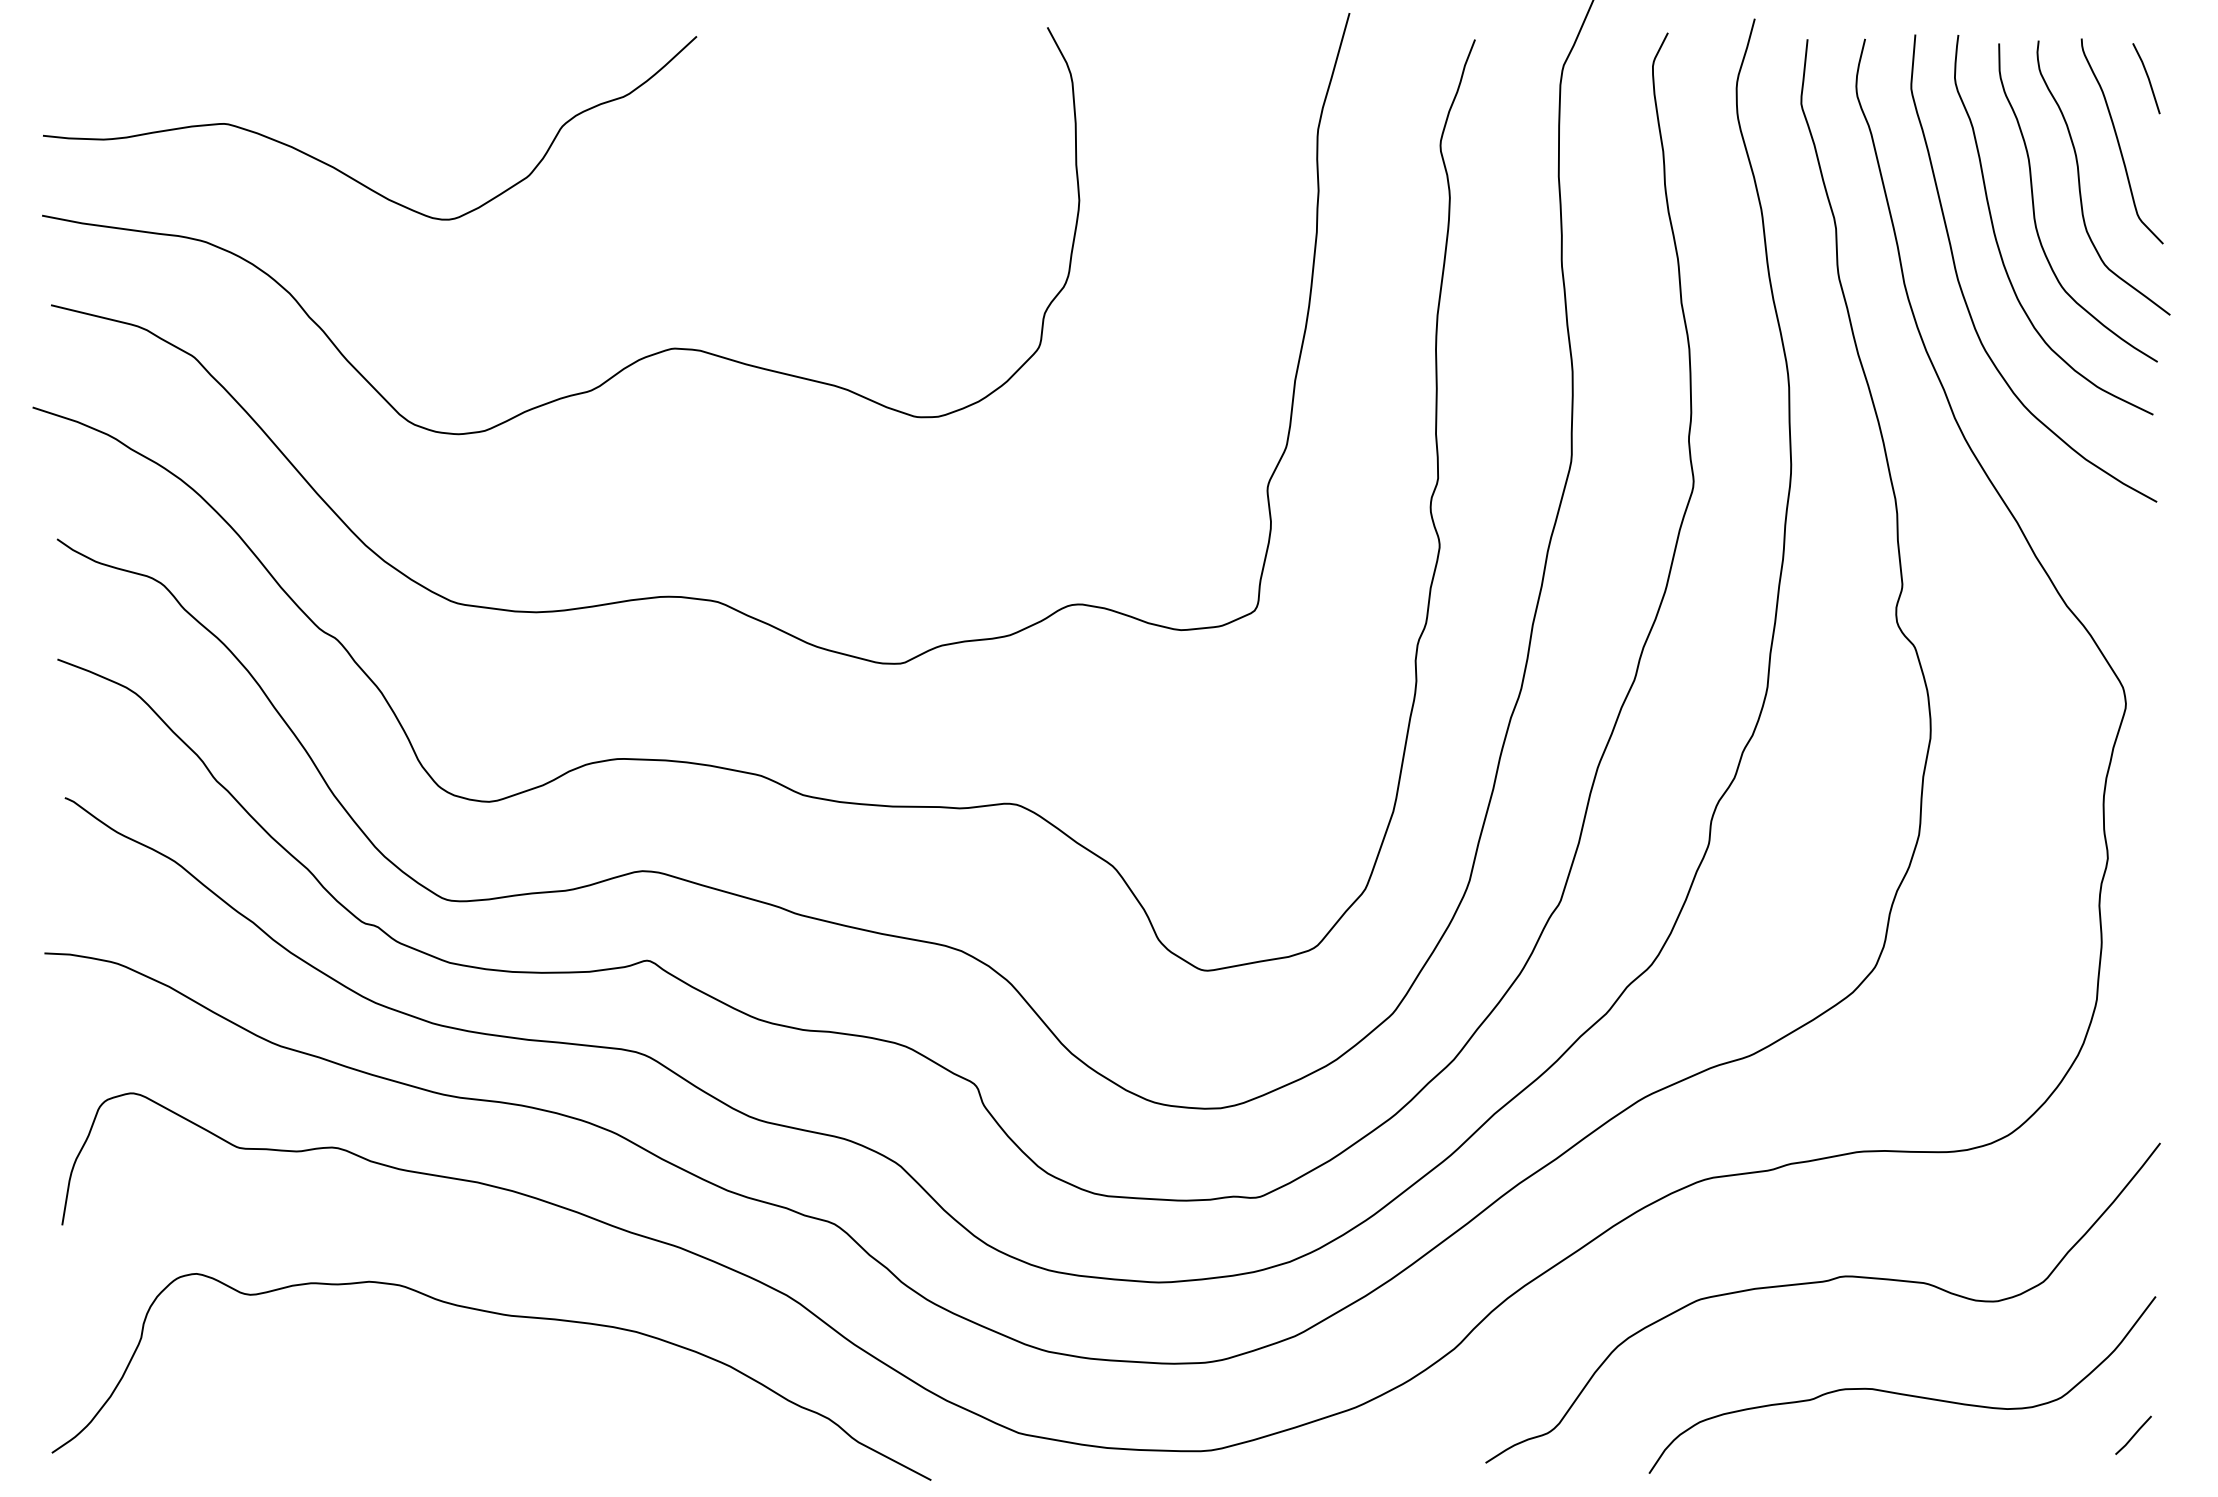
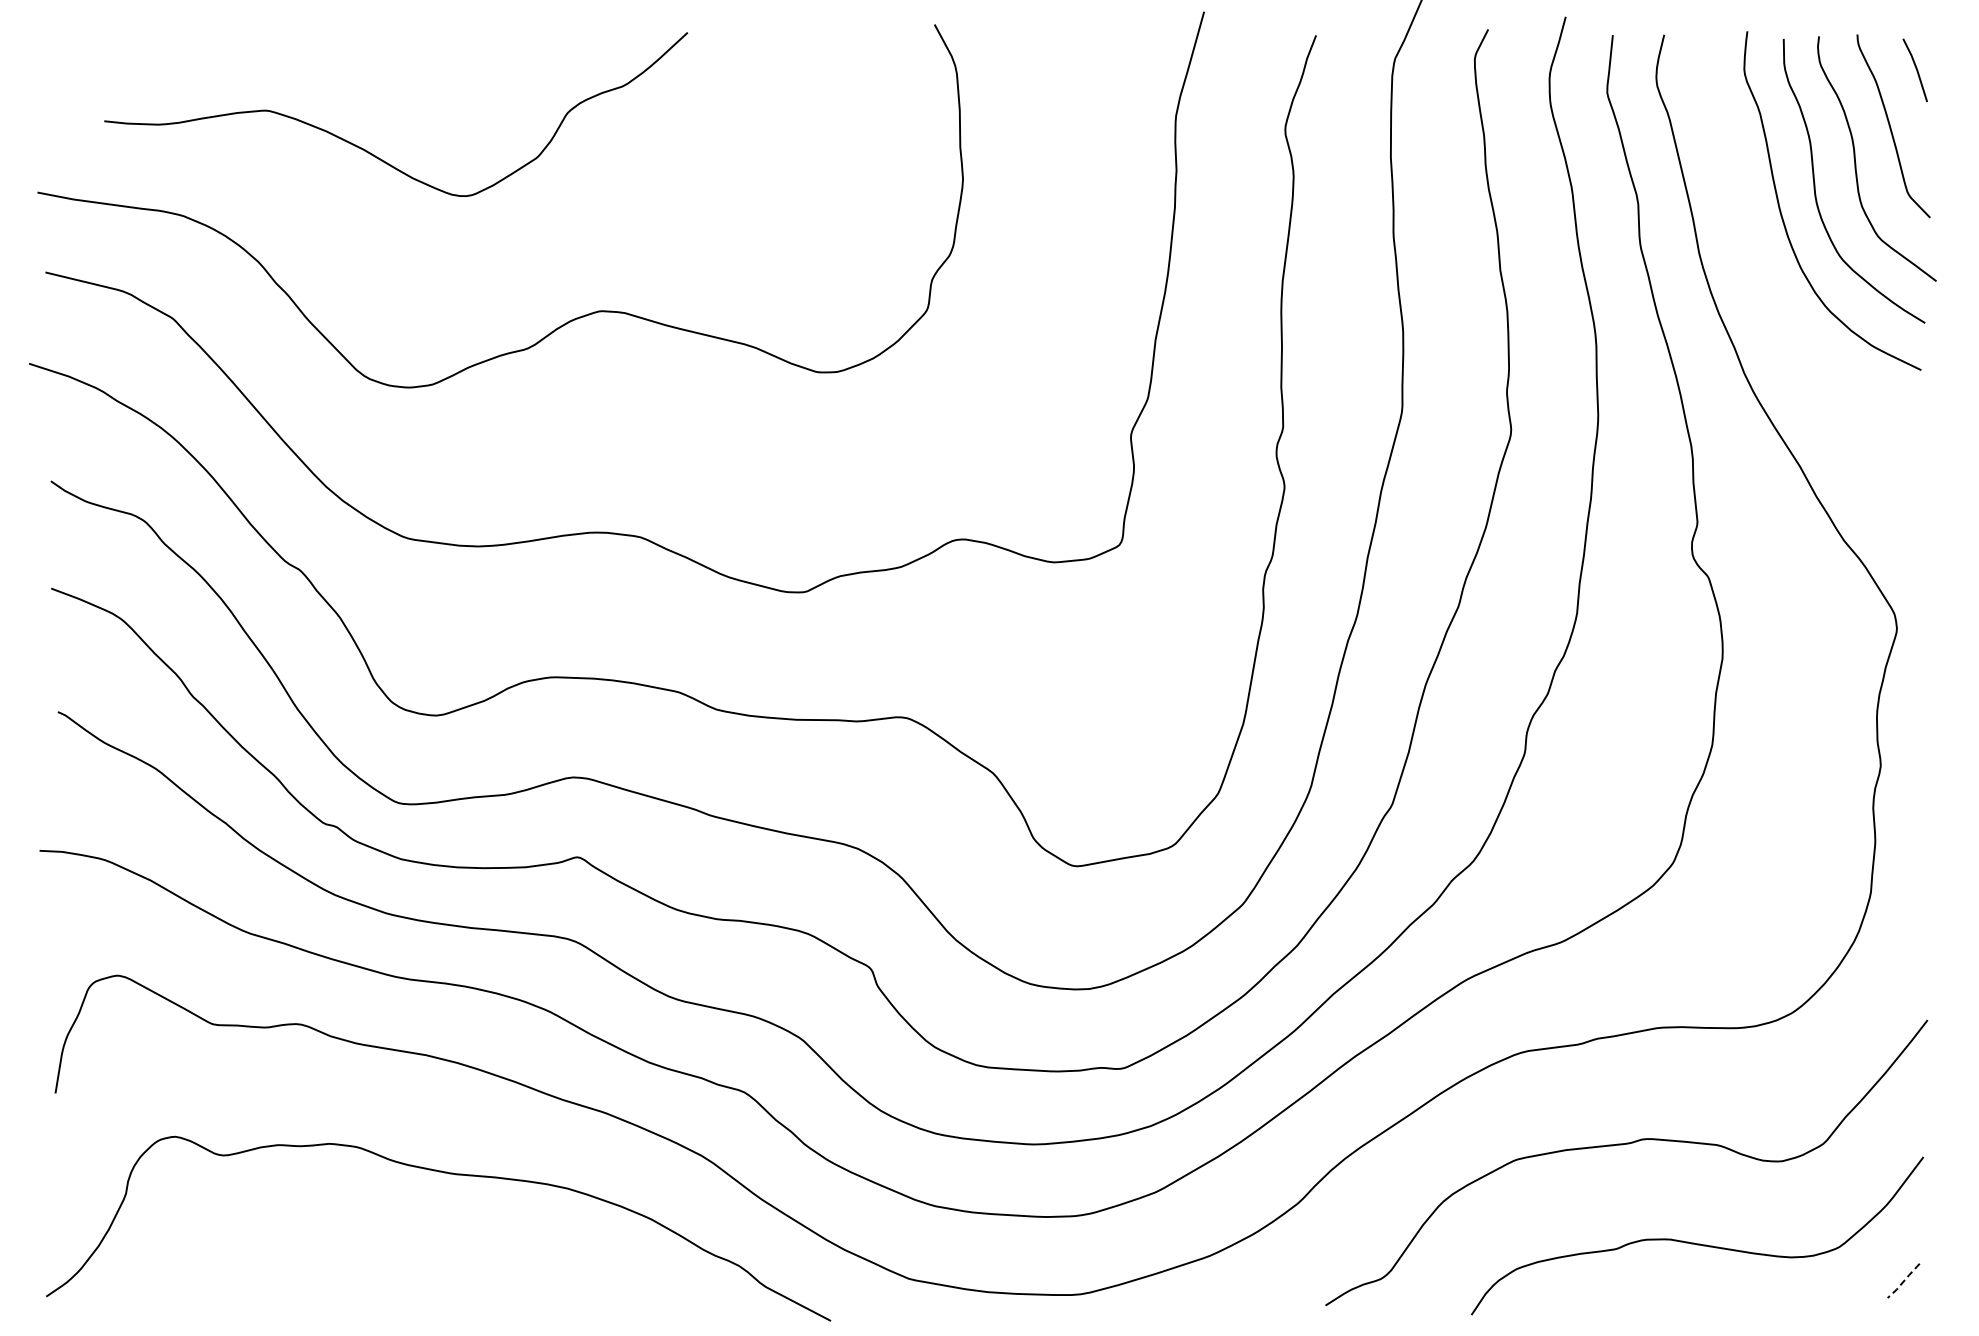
curve: (343, 171) -> (372, 153), moved
curve: (1962, 290) -> (1751, 259), removed
line: (2133, 1436) -> (1903, 1281), solid -> dashed

